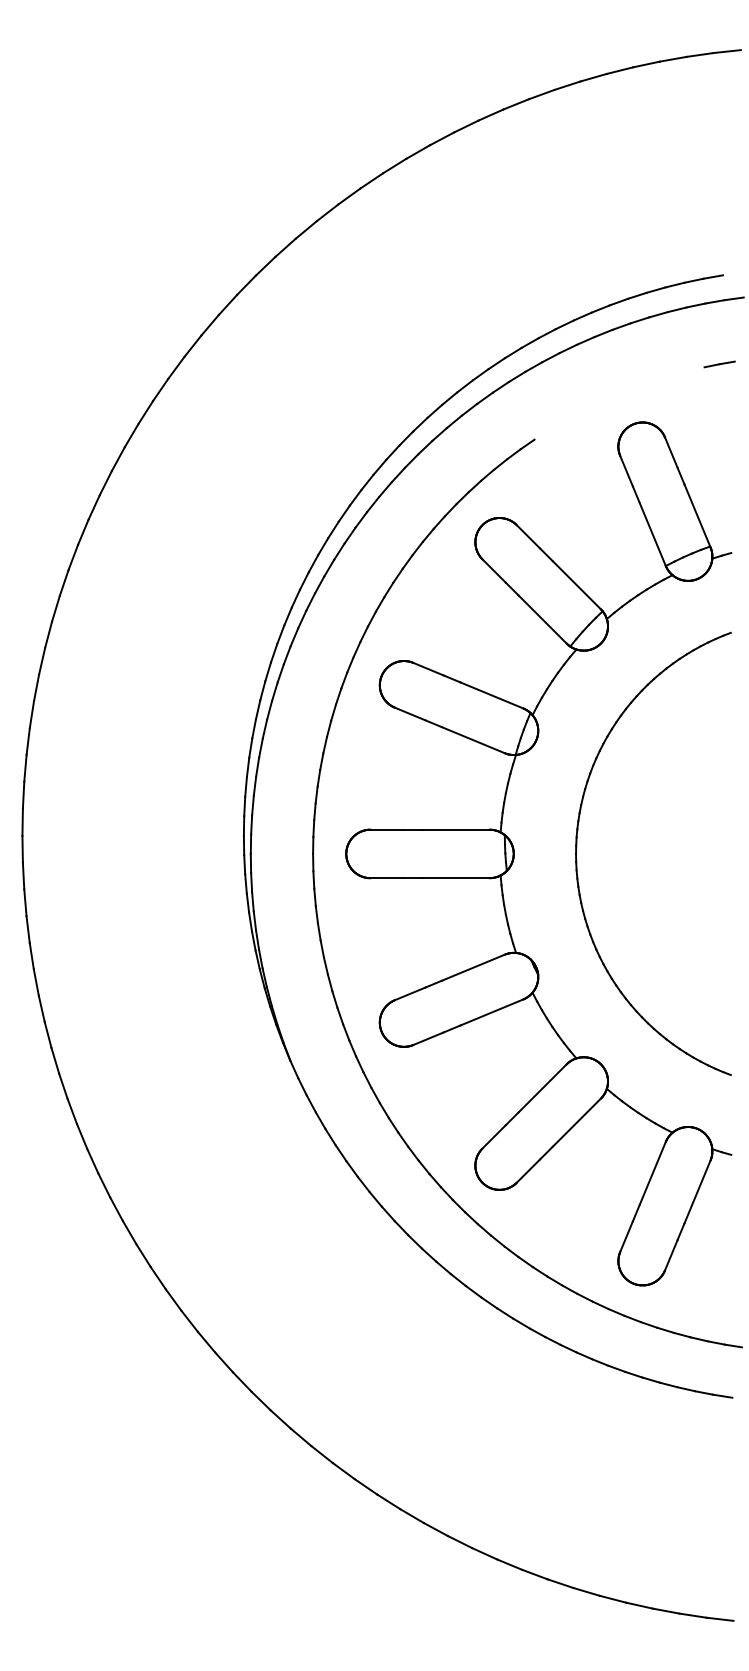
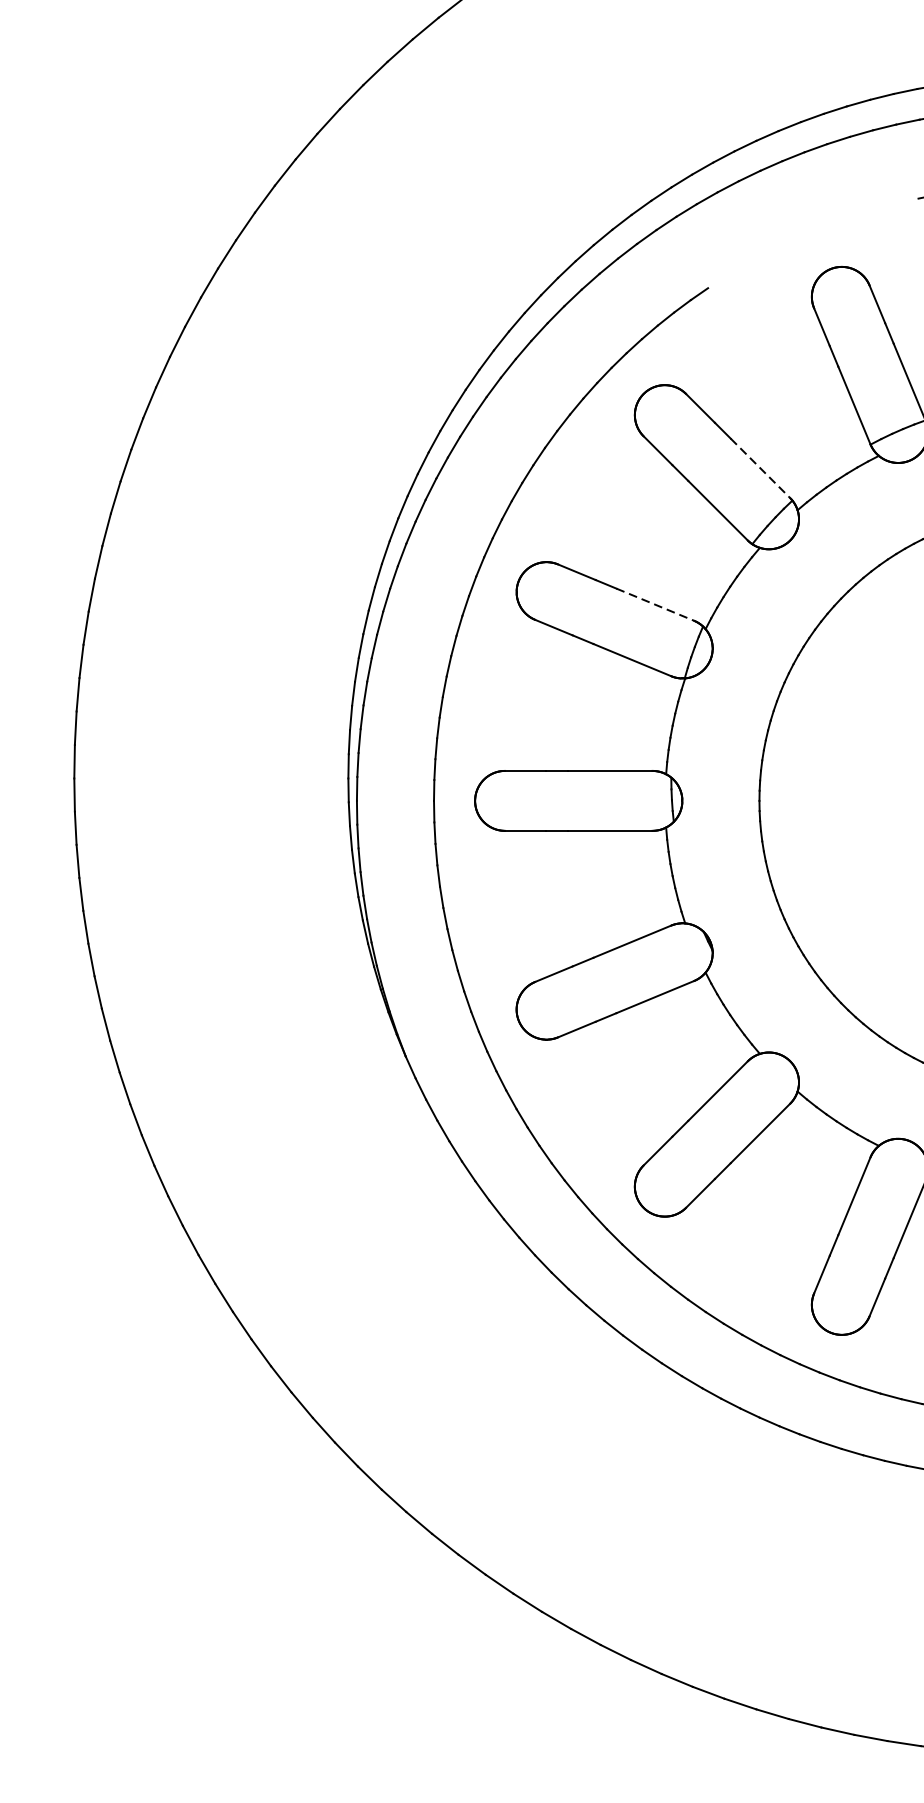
line: (576, 585) -> (760, 468), solid -> dashed
line: (491, 695) -> (654, 604), solid -> dashed

